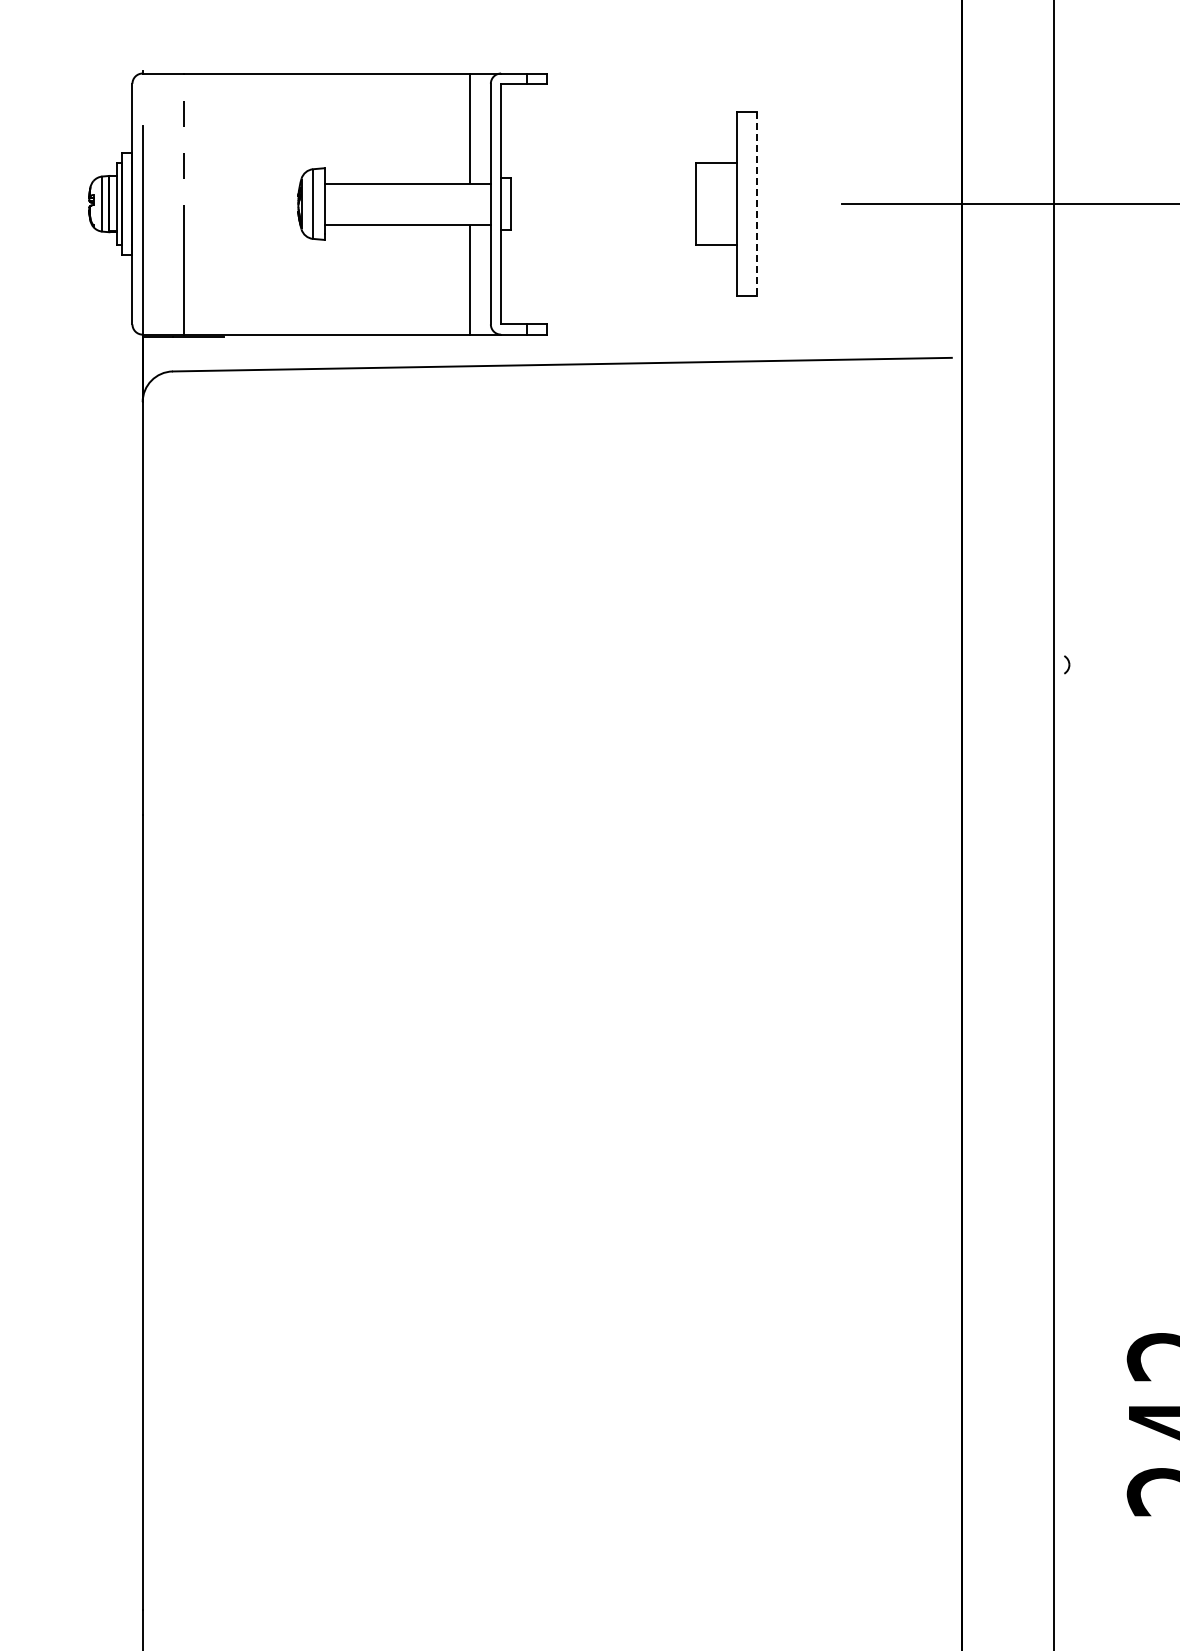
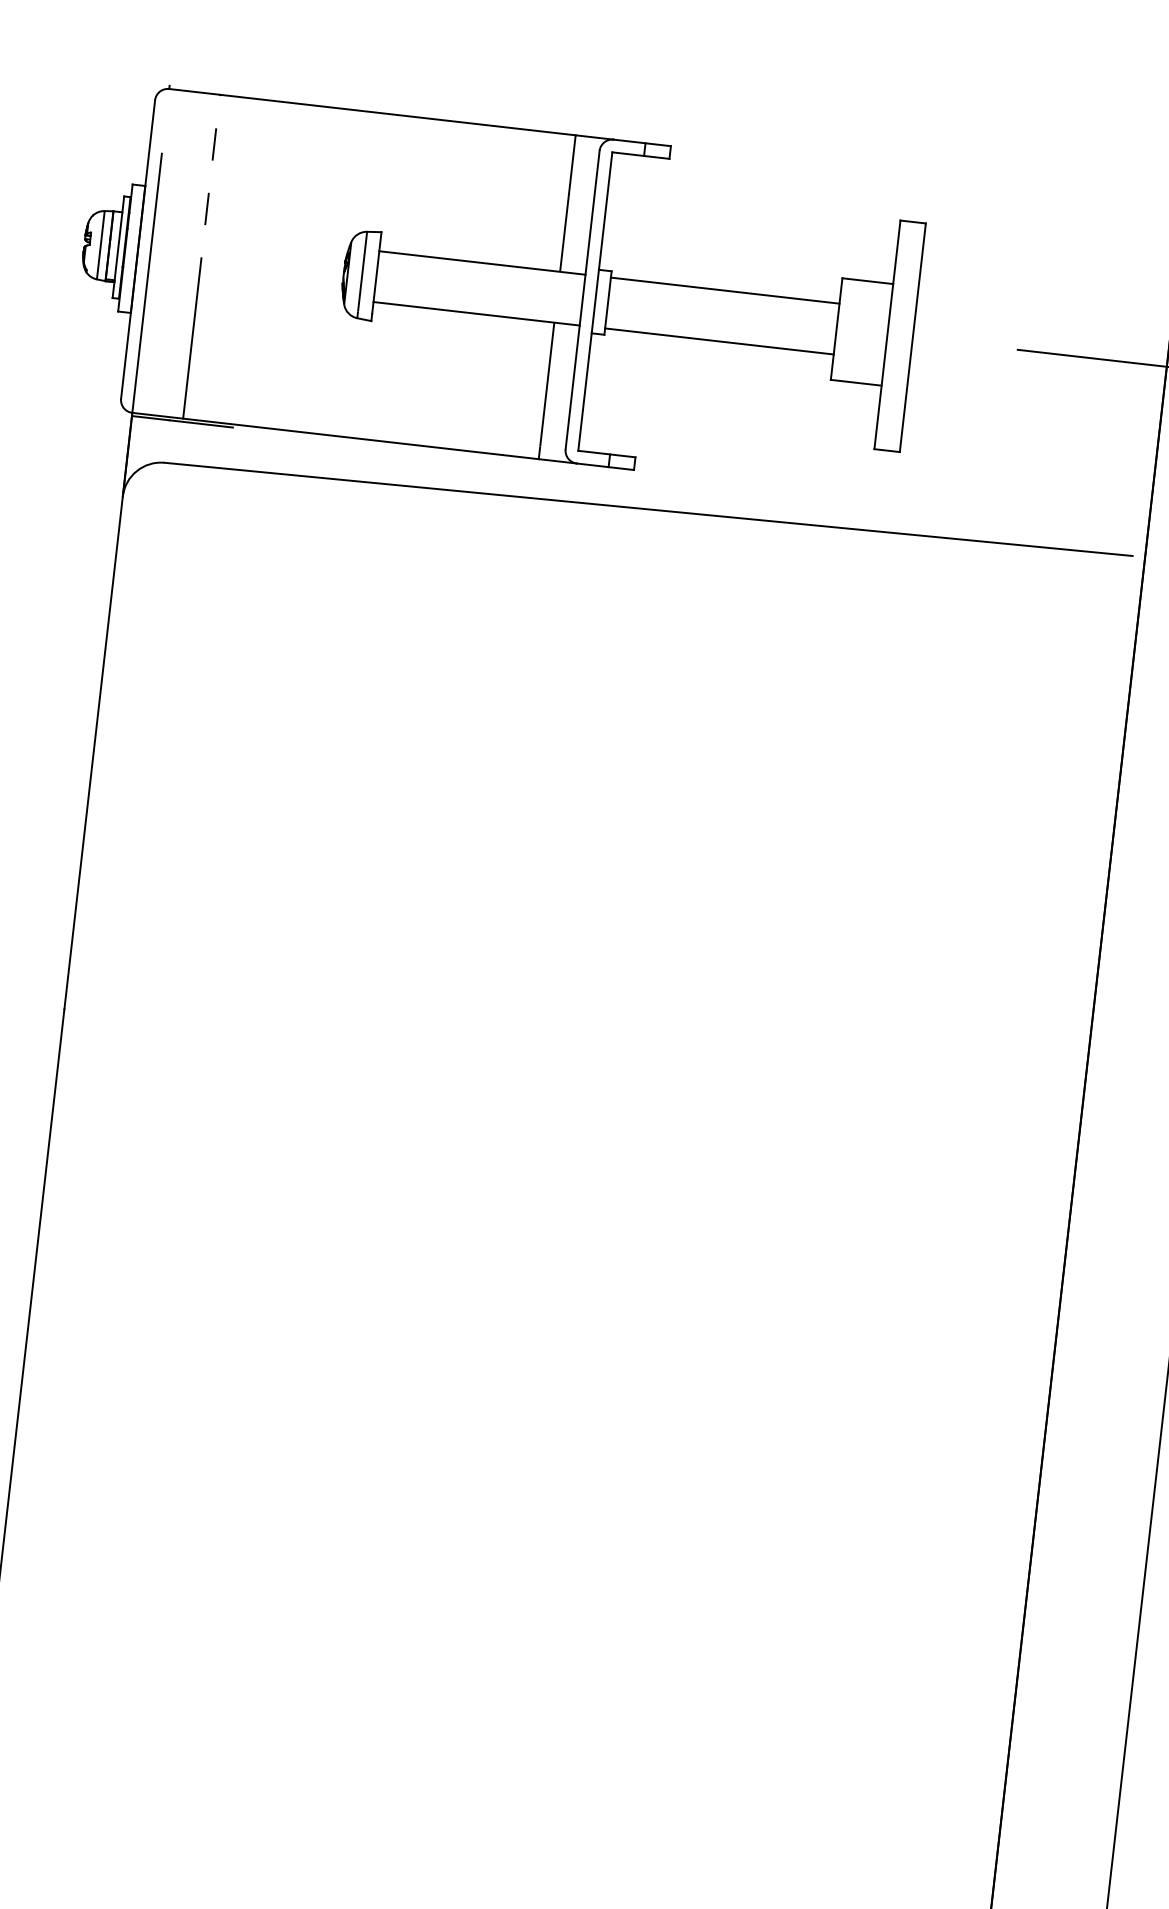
line: (603, 183) -> (725, 290), added
line: (757, 204) -> (913, 338), dashed -> solid
line: (603, 224) -> (719, 341), added

